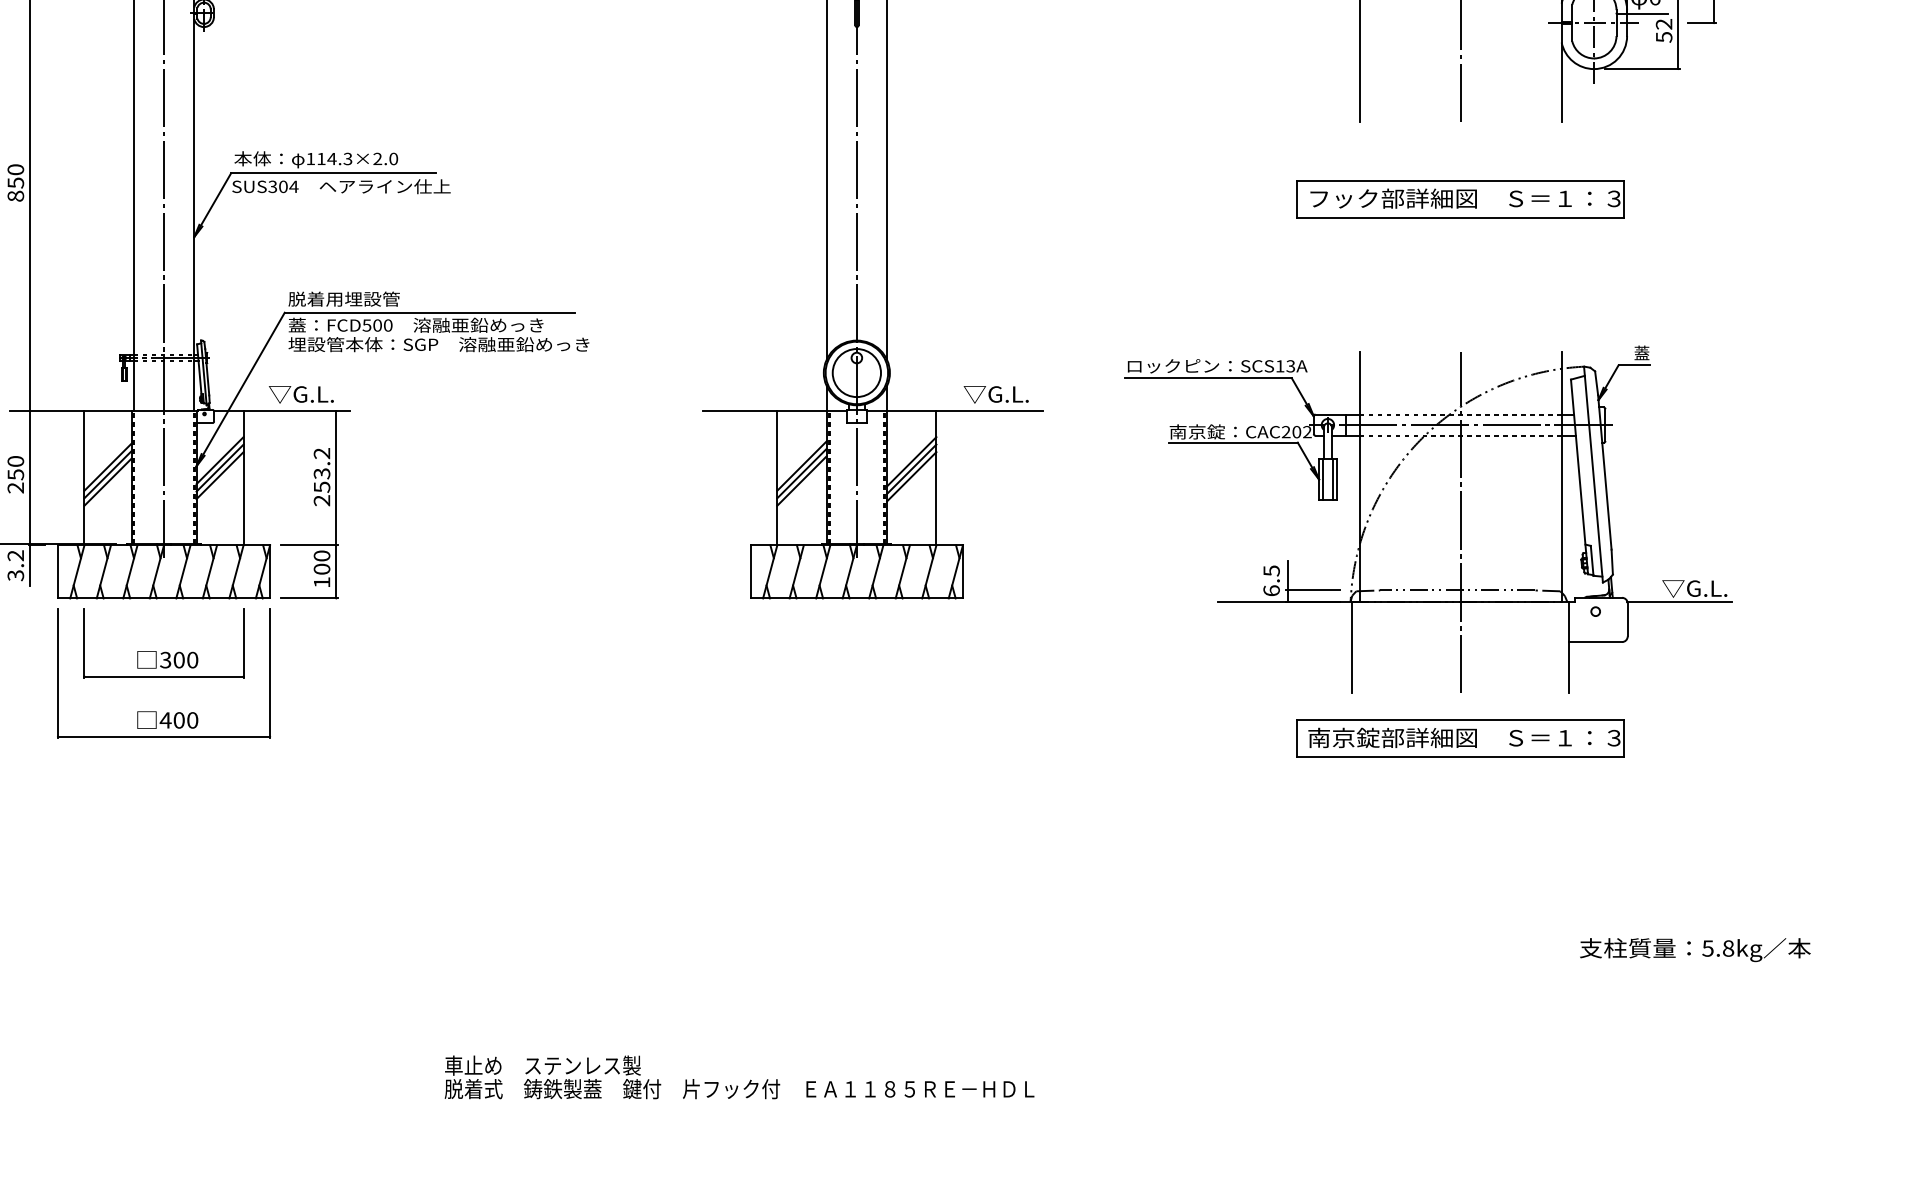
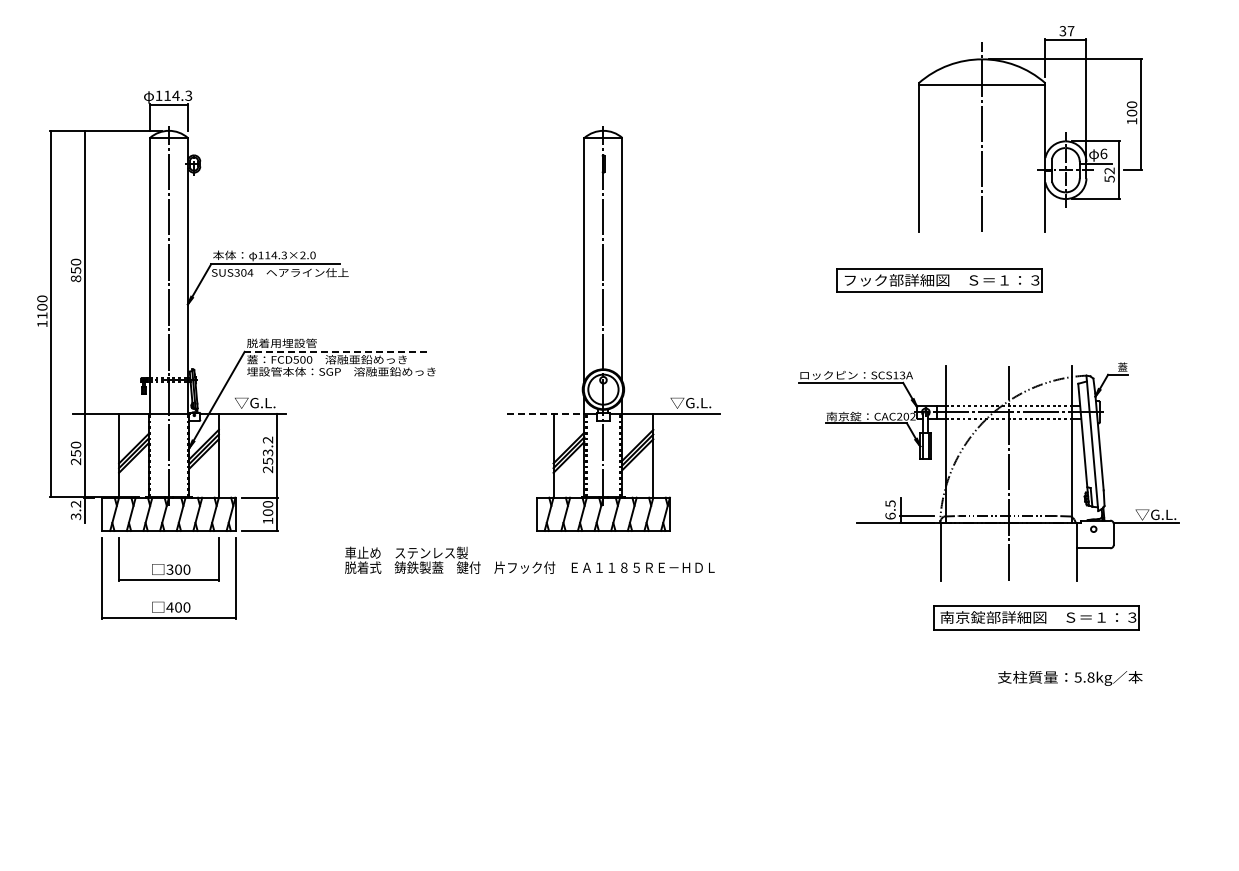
part: (1461, 198) -> (939, 280), moved
line: (429, 312) -> (335, 351), solid -> dashed
line: (764, 411) -> (545, 413), solid -> dashed
part: (1459, 519) -> (1008, 471), moved
part: (1461, 737) -> (1036, 617), moved
text: (1695, 950) -> (1070, 678), moved
text: (738, 1076) -> (529, 559), moved

